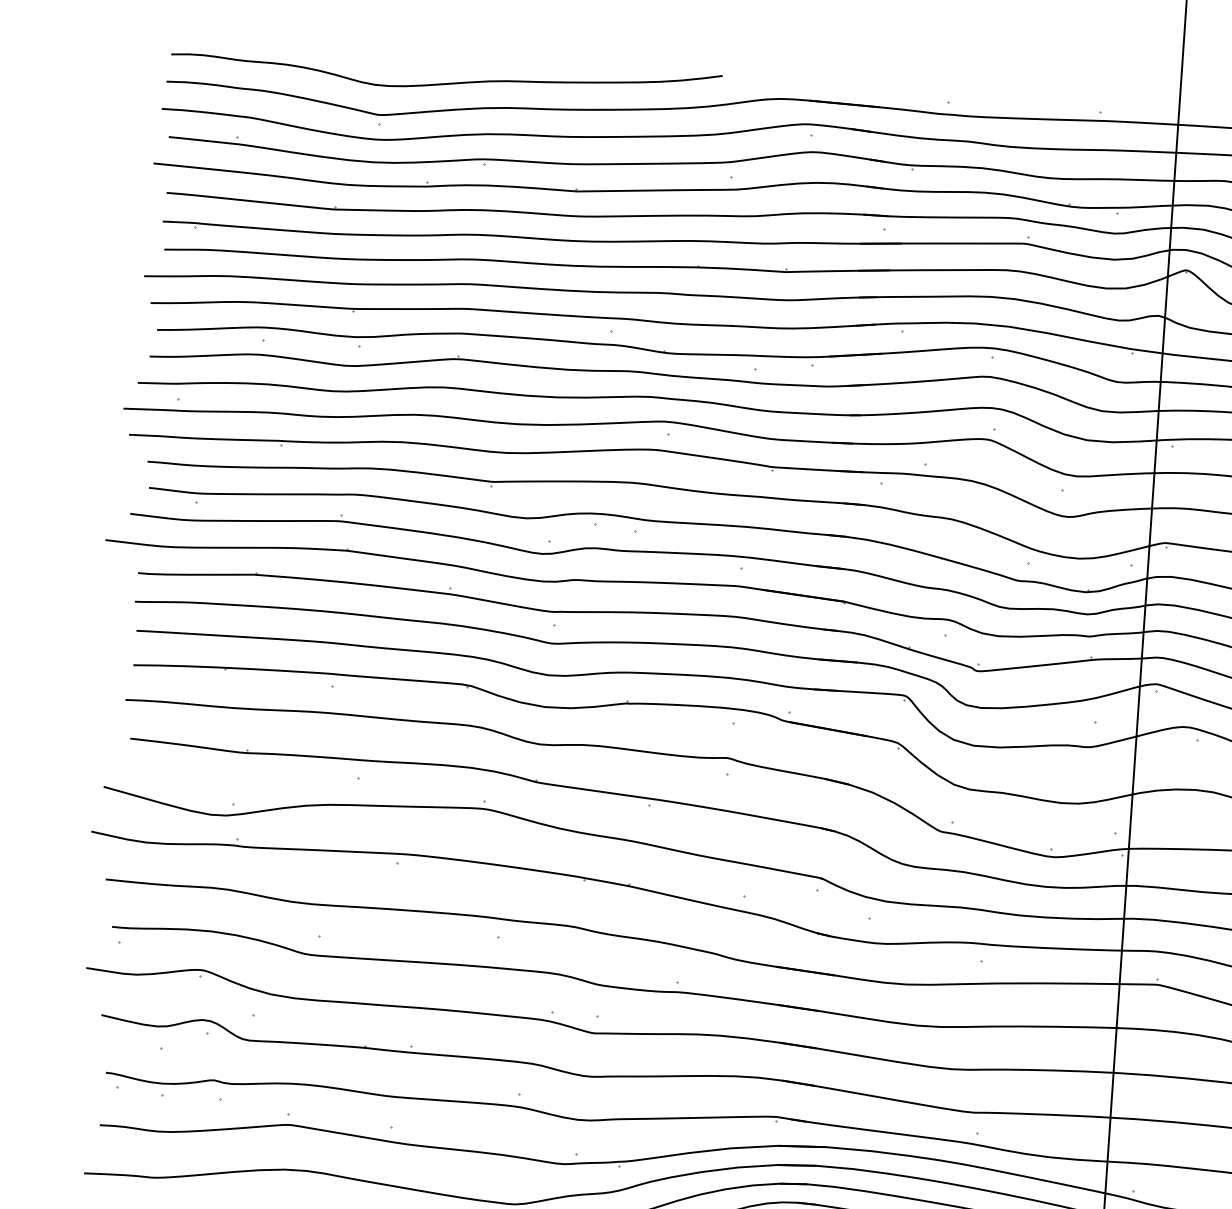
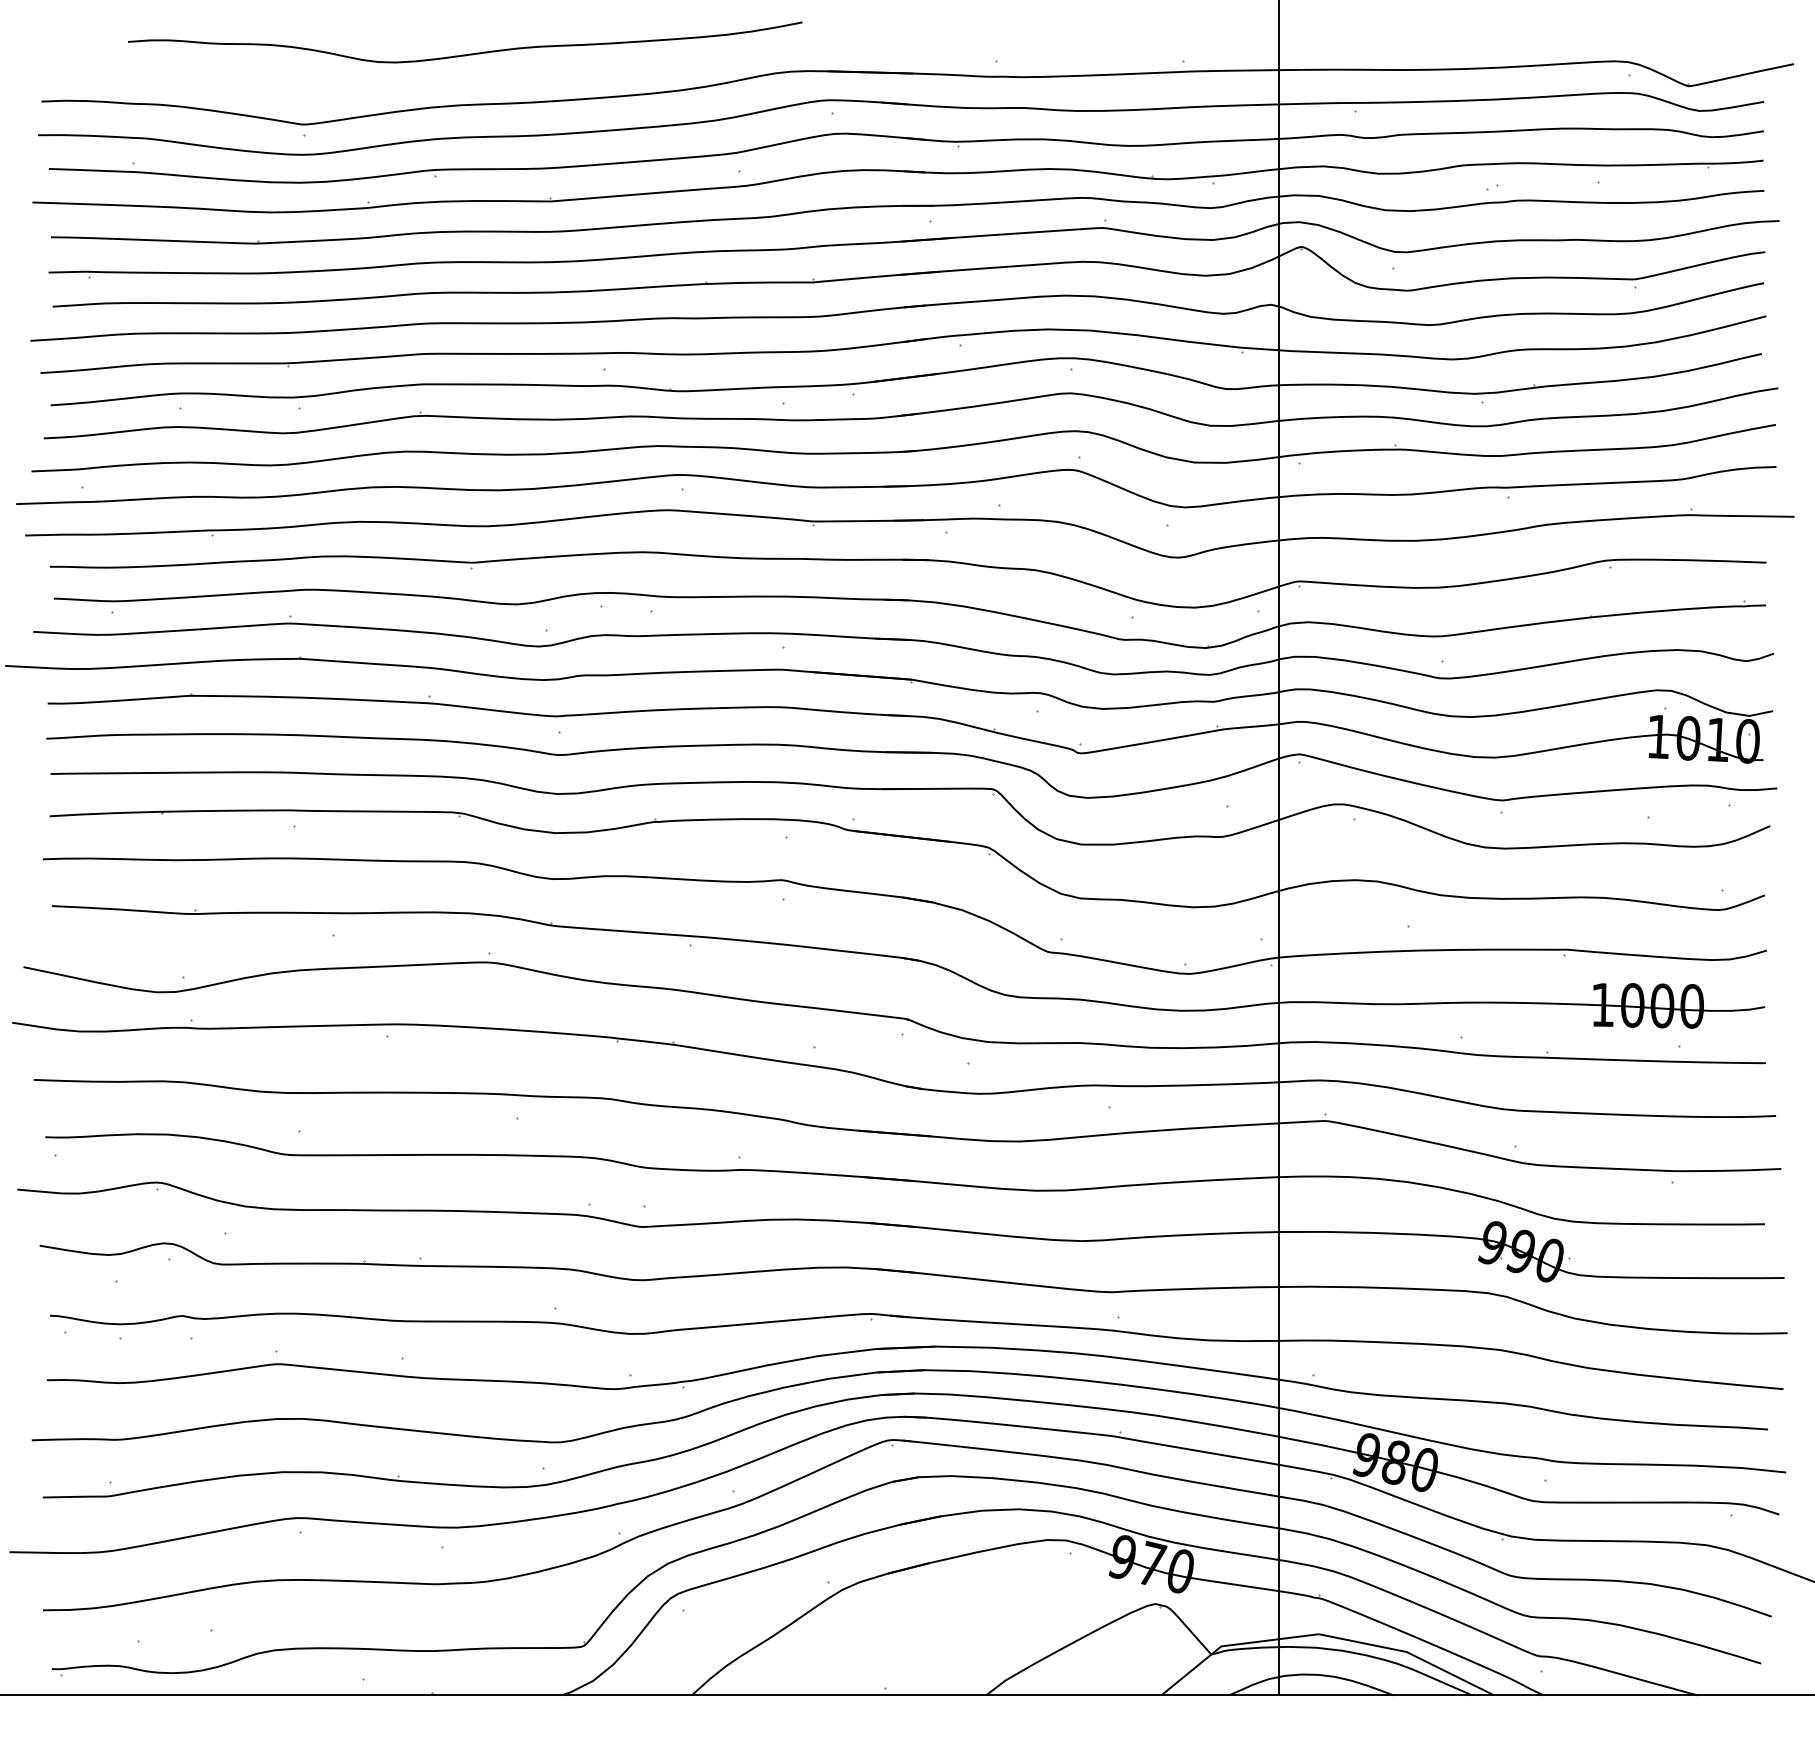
curve: (449, 82) -> (469, 53), moved

